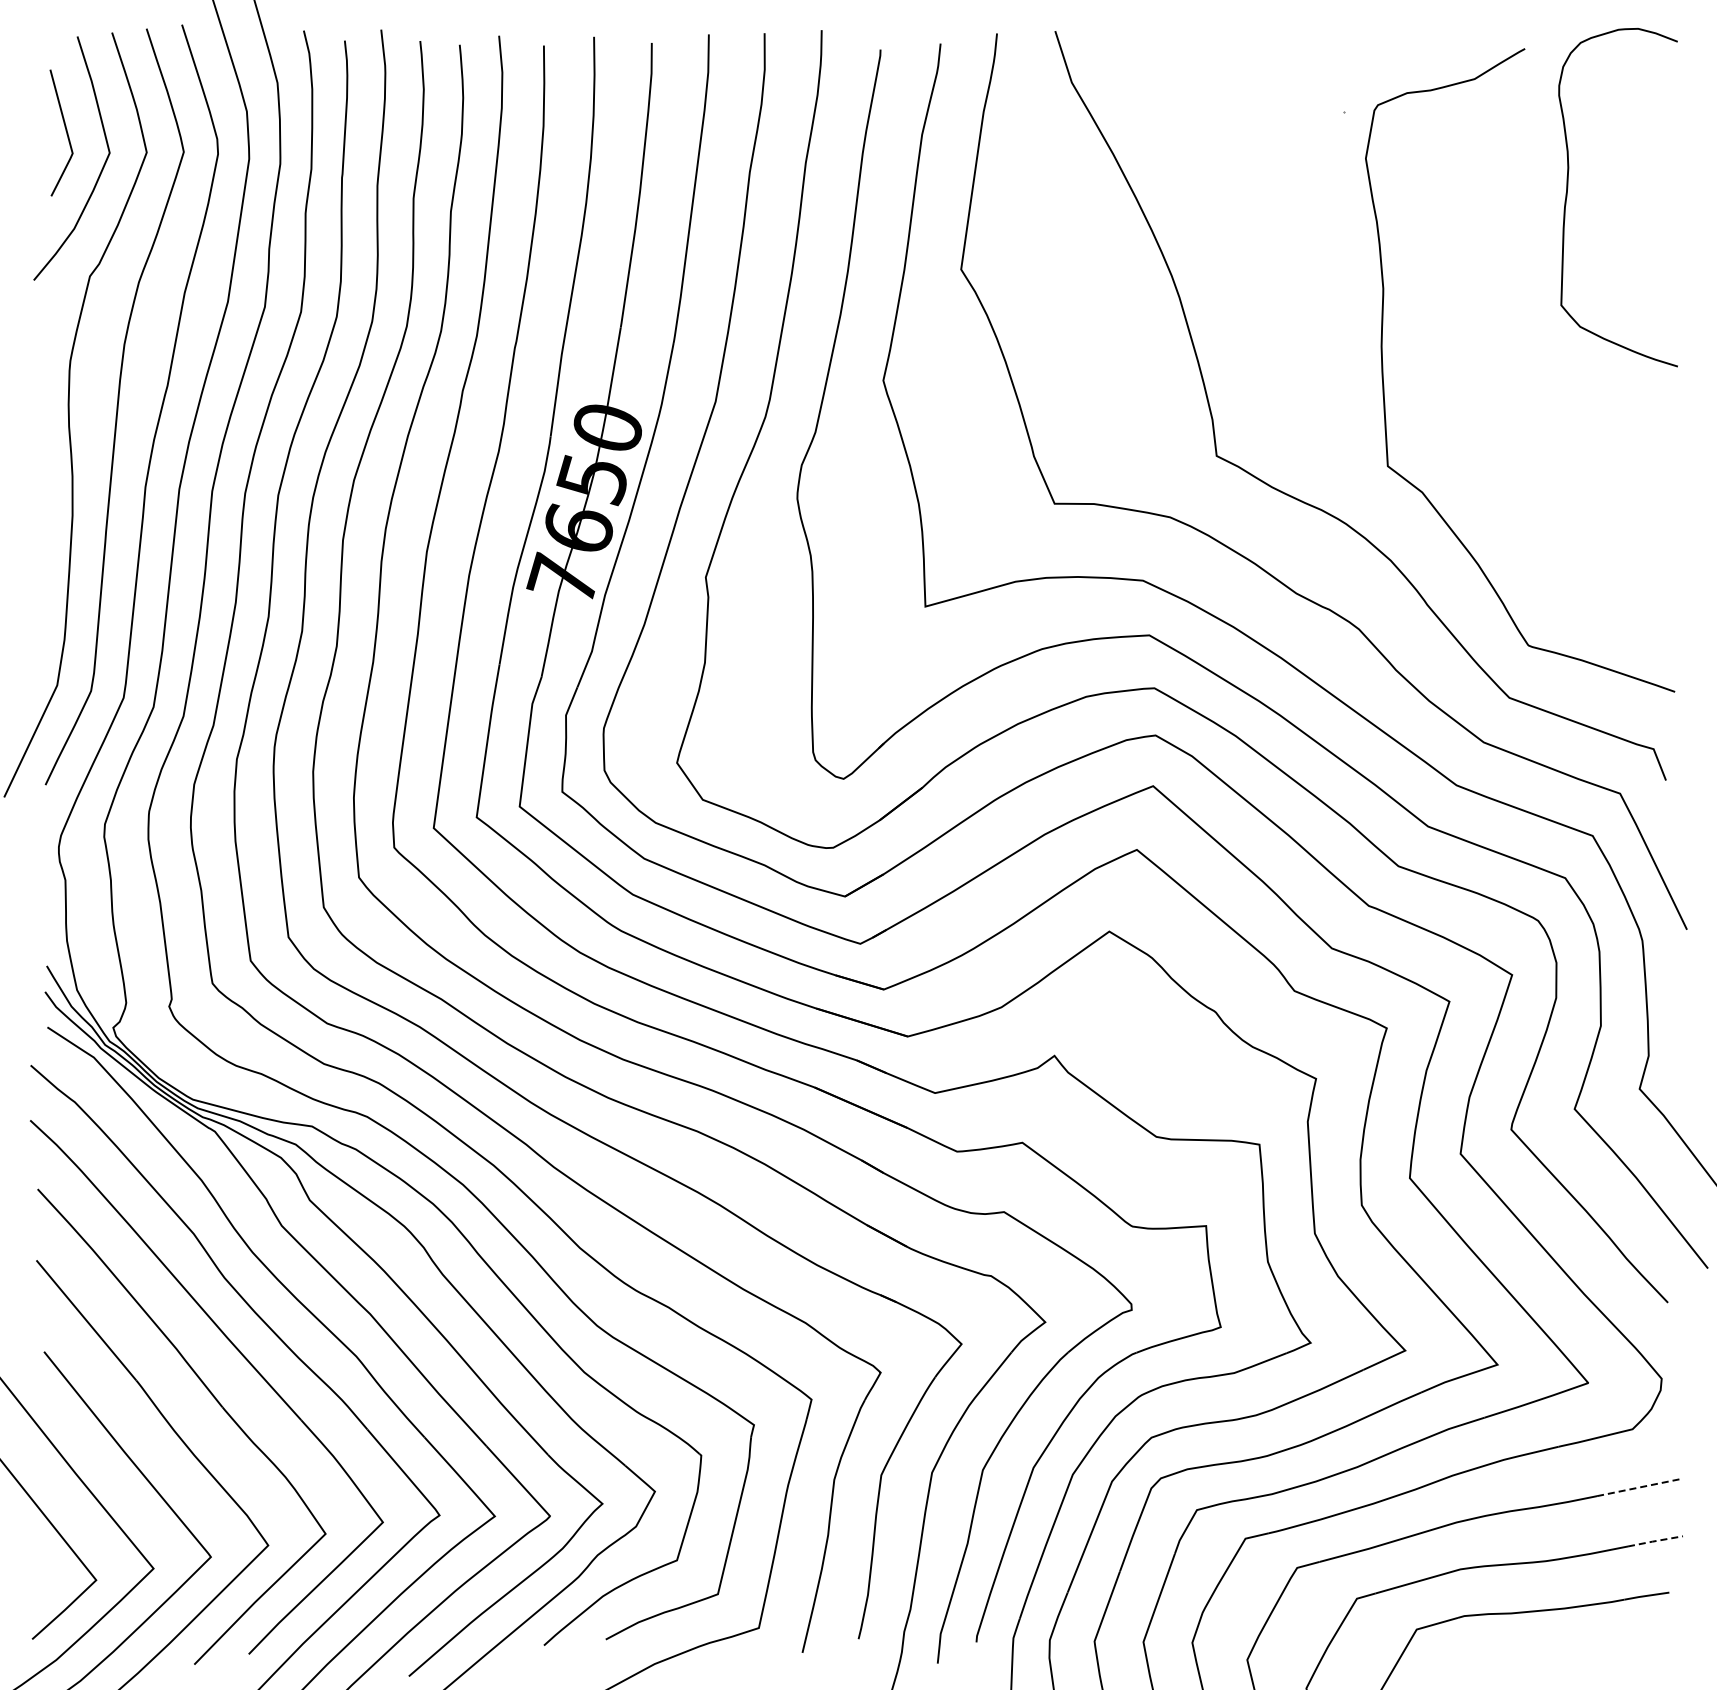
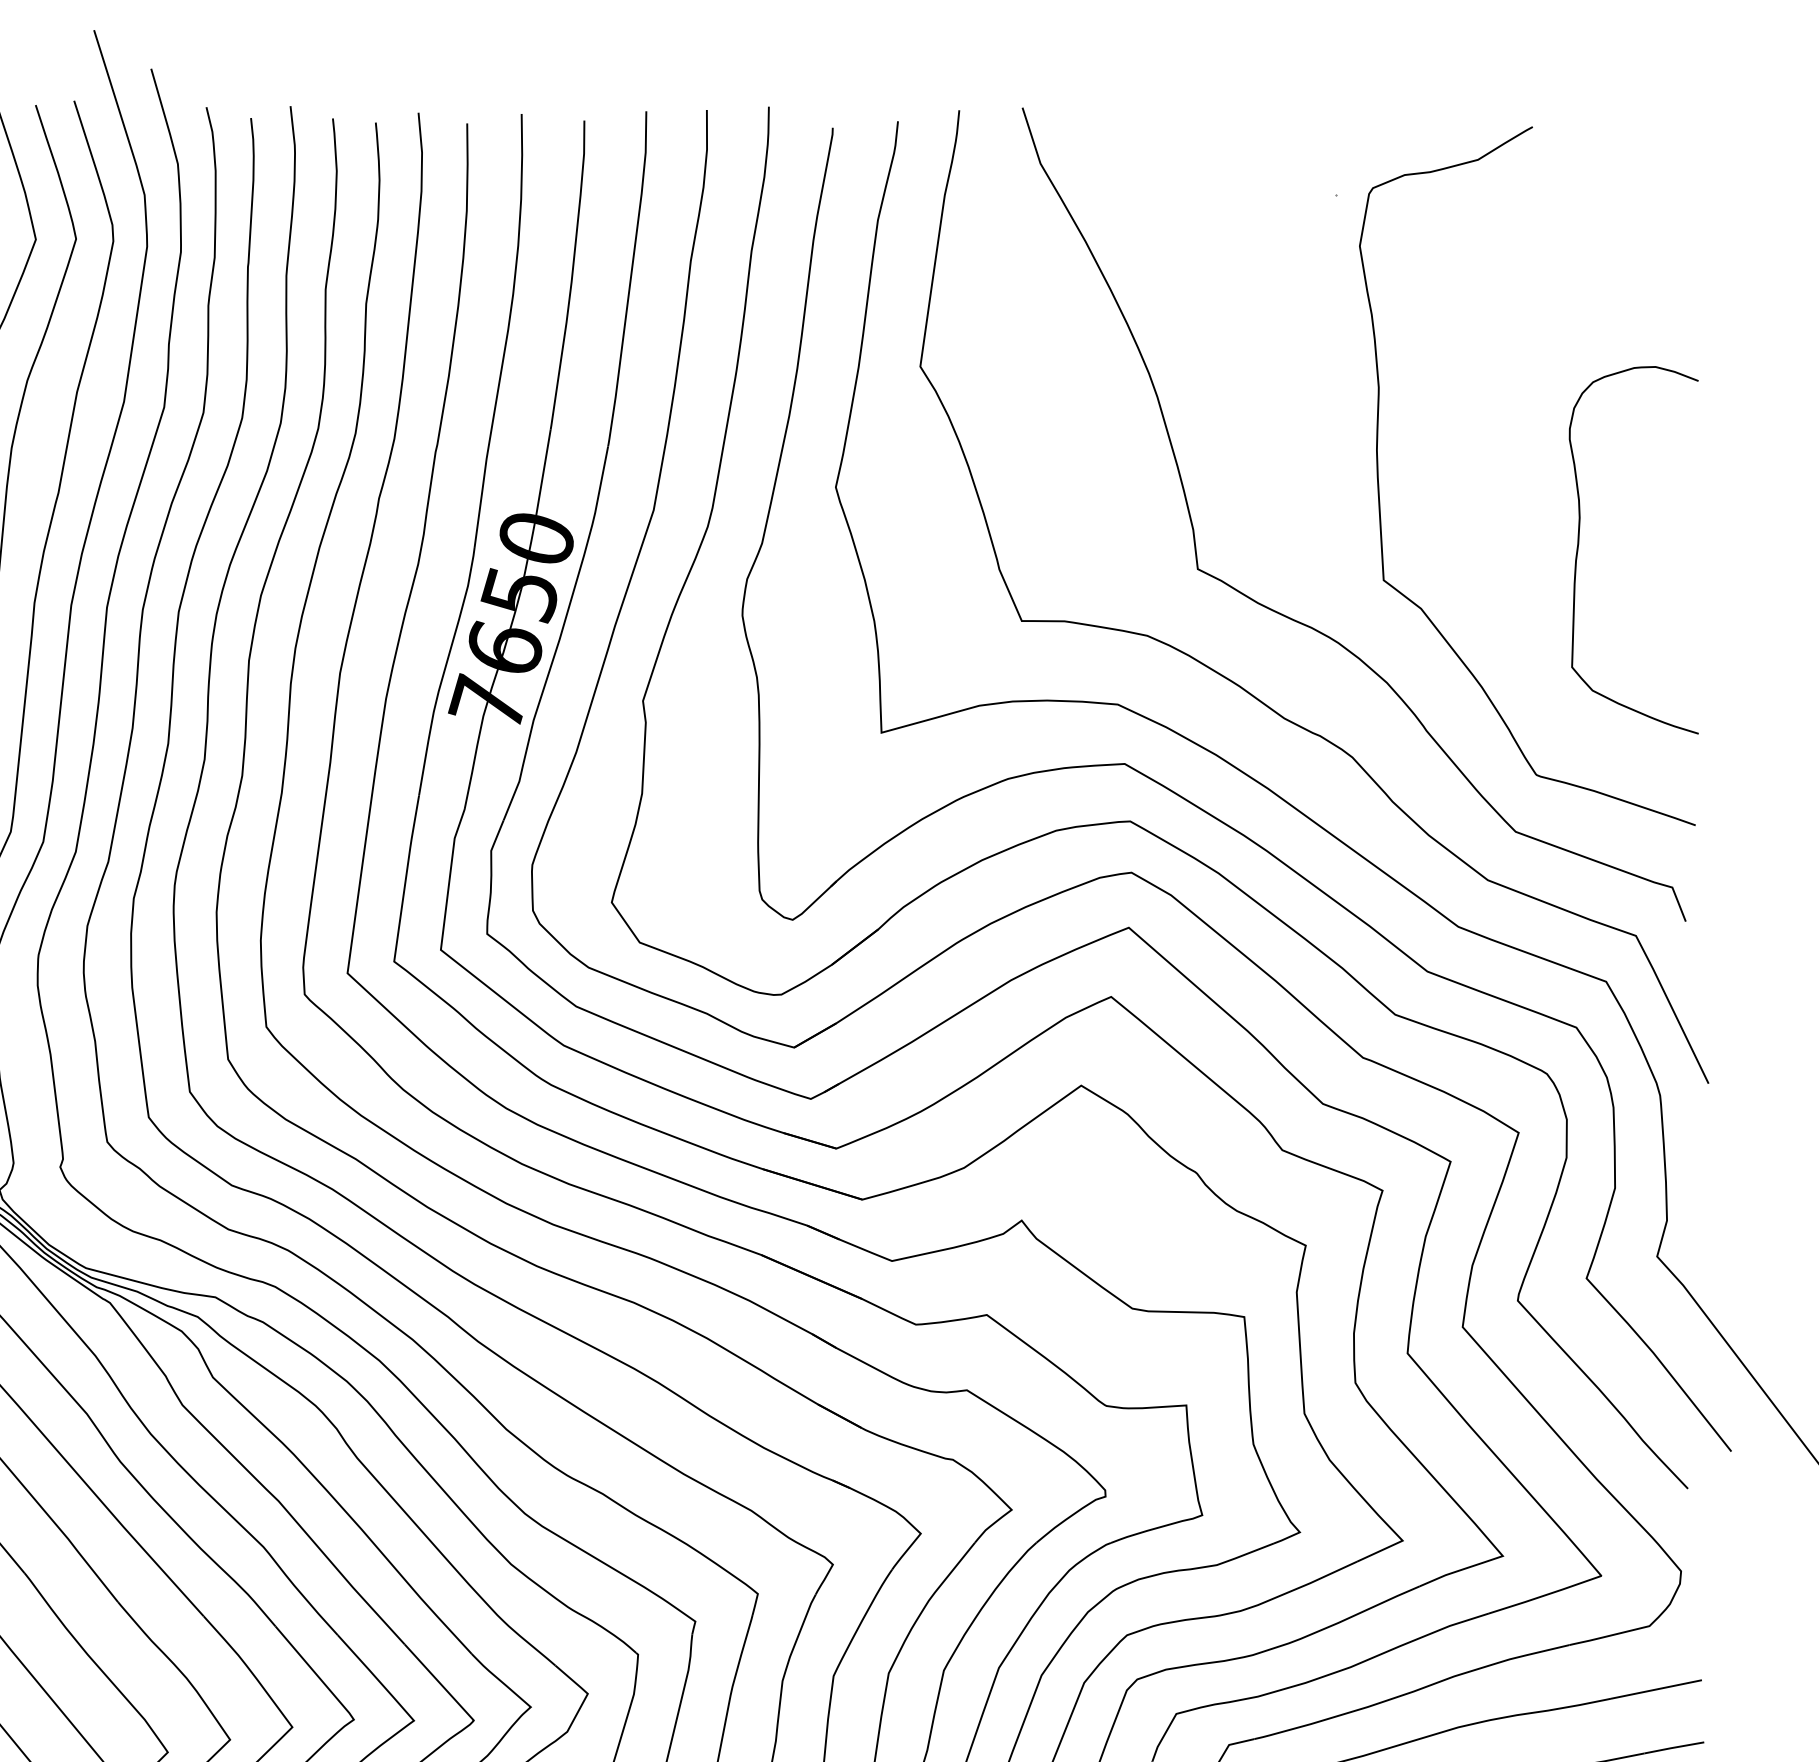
curve: (1568, 188) -> (1579, 540), moved
line: (1638, 1487) -> (1655, 1689), dashed -> solid
line: (1655, 1541) -> (1674, 1748), dashed -> solid

